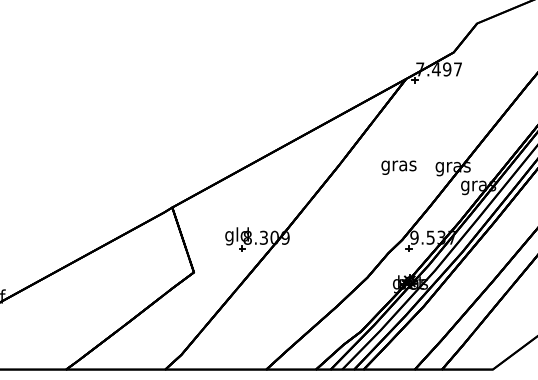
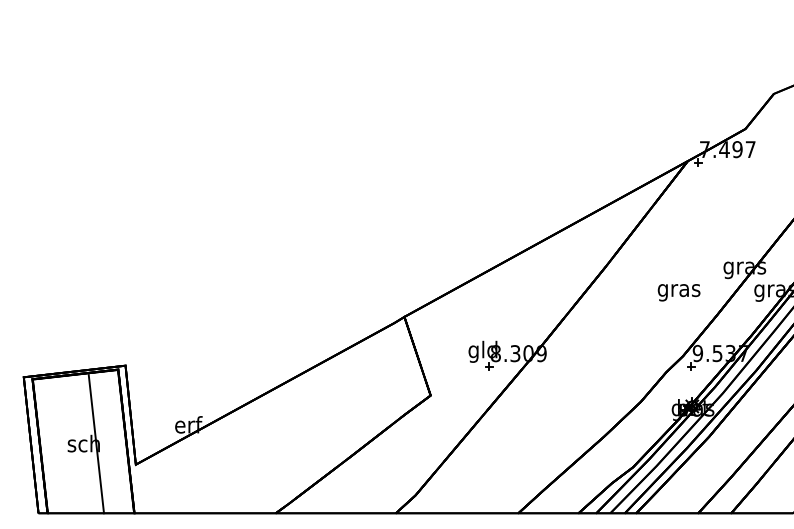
text: (398, 167) -> (678, 292), moved

